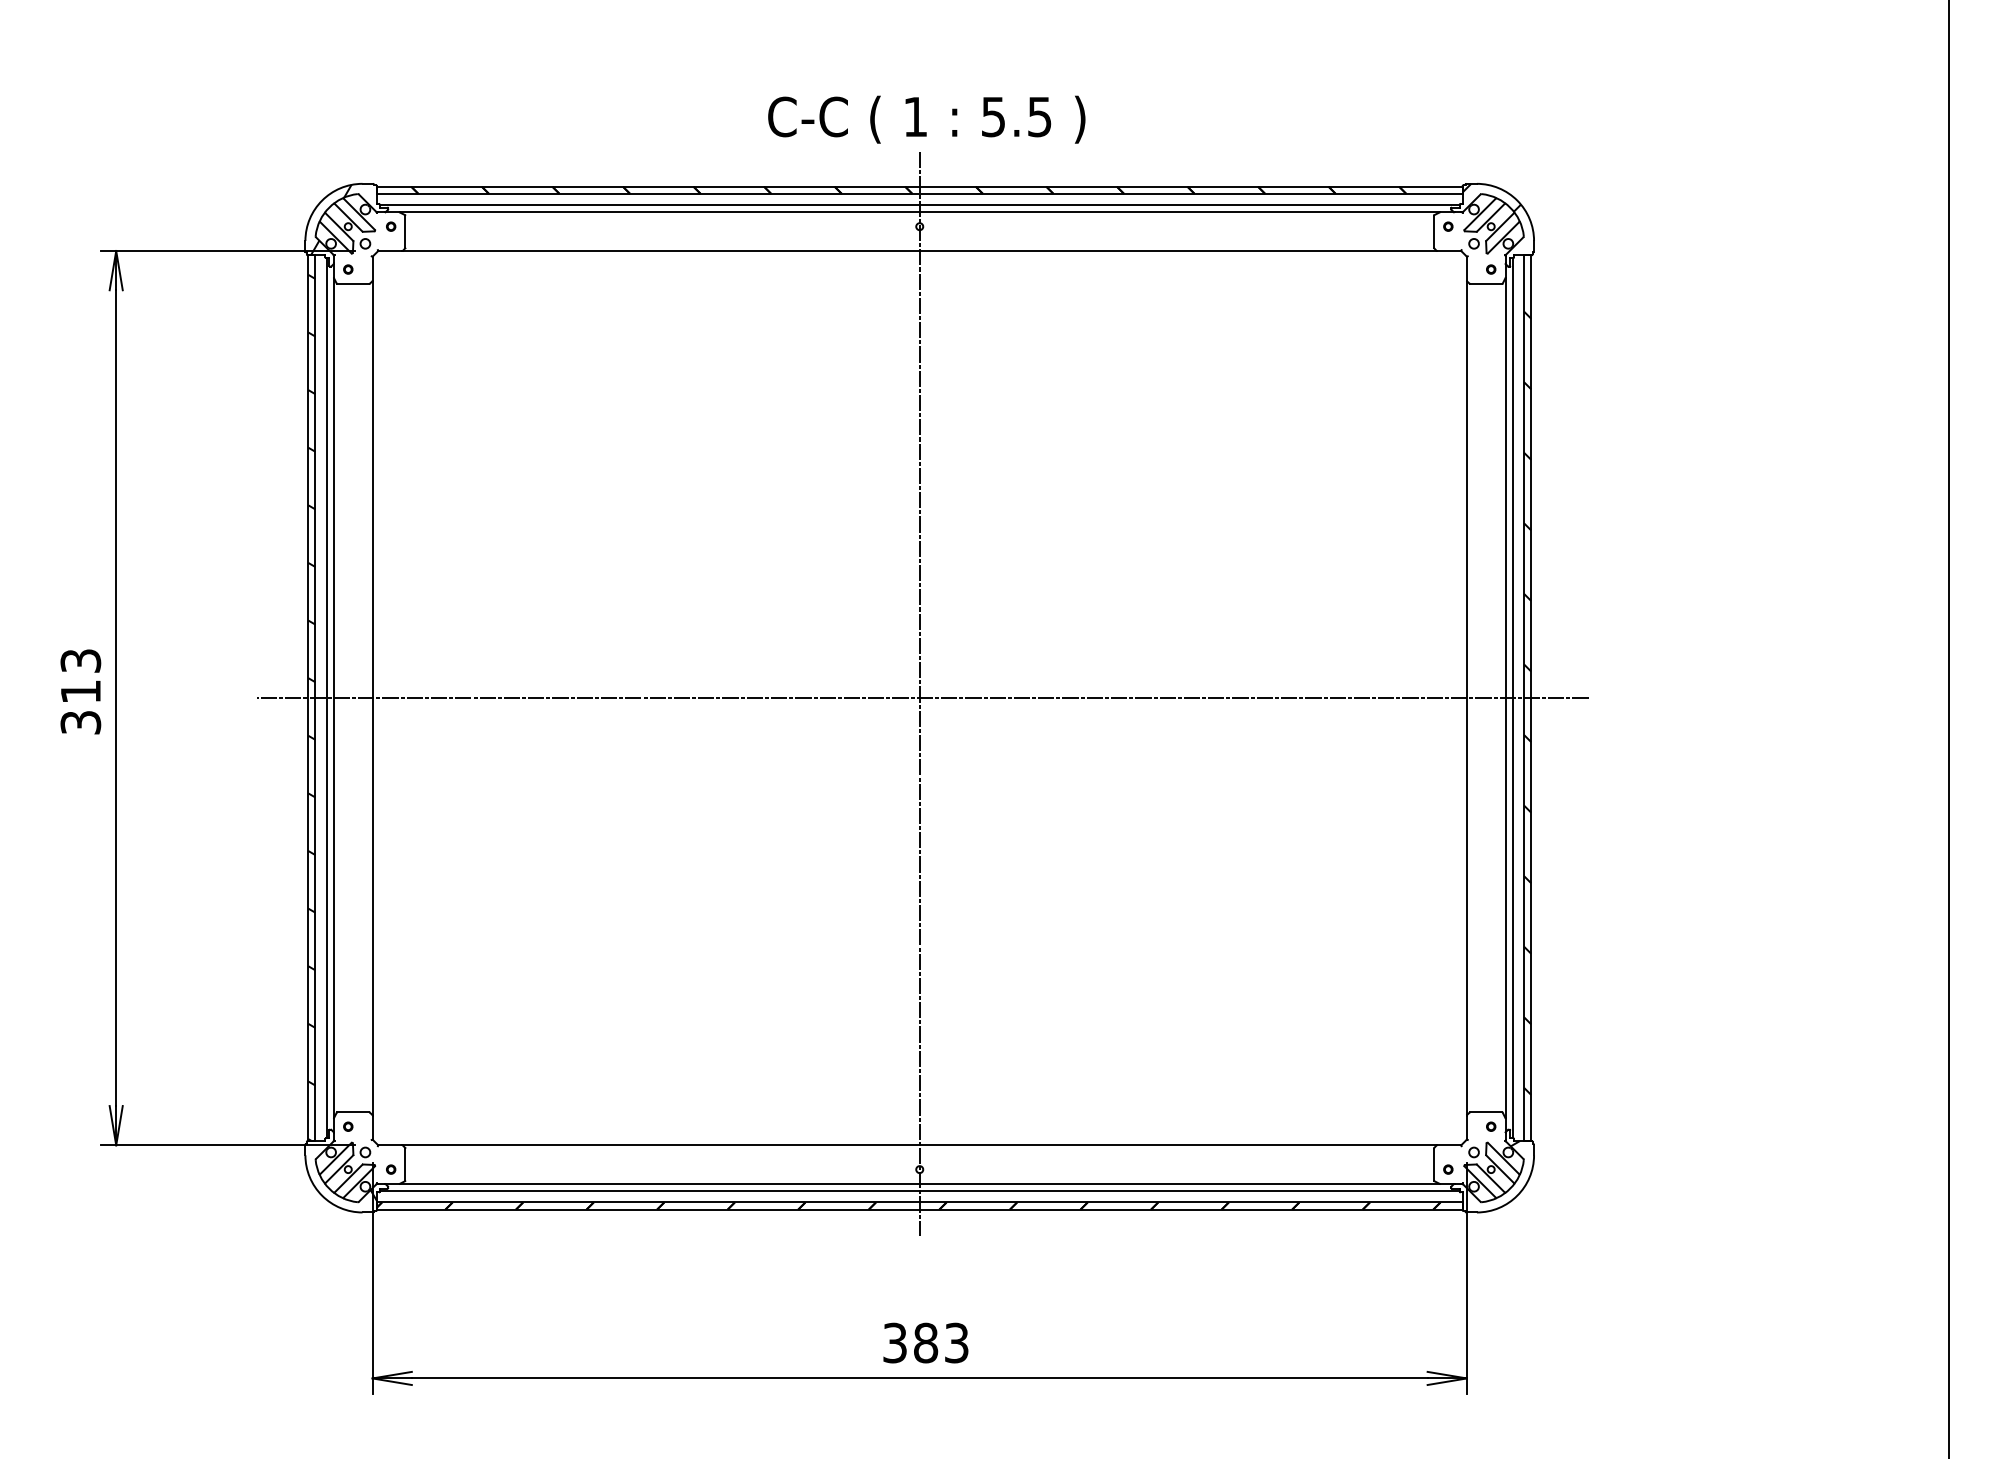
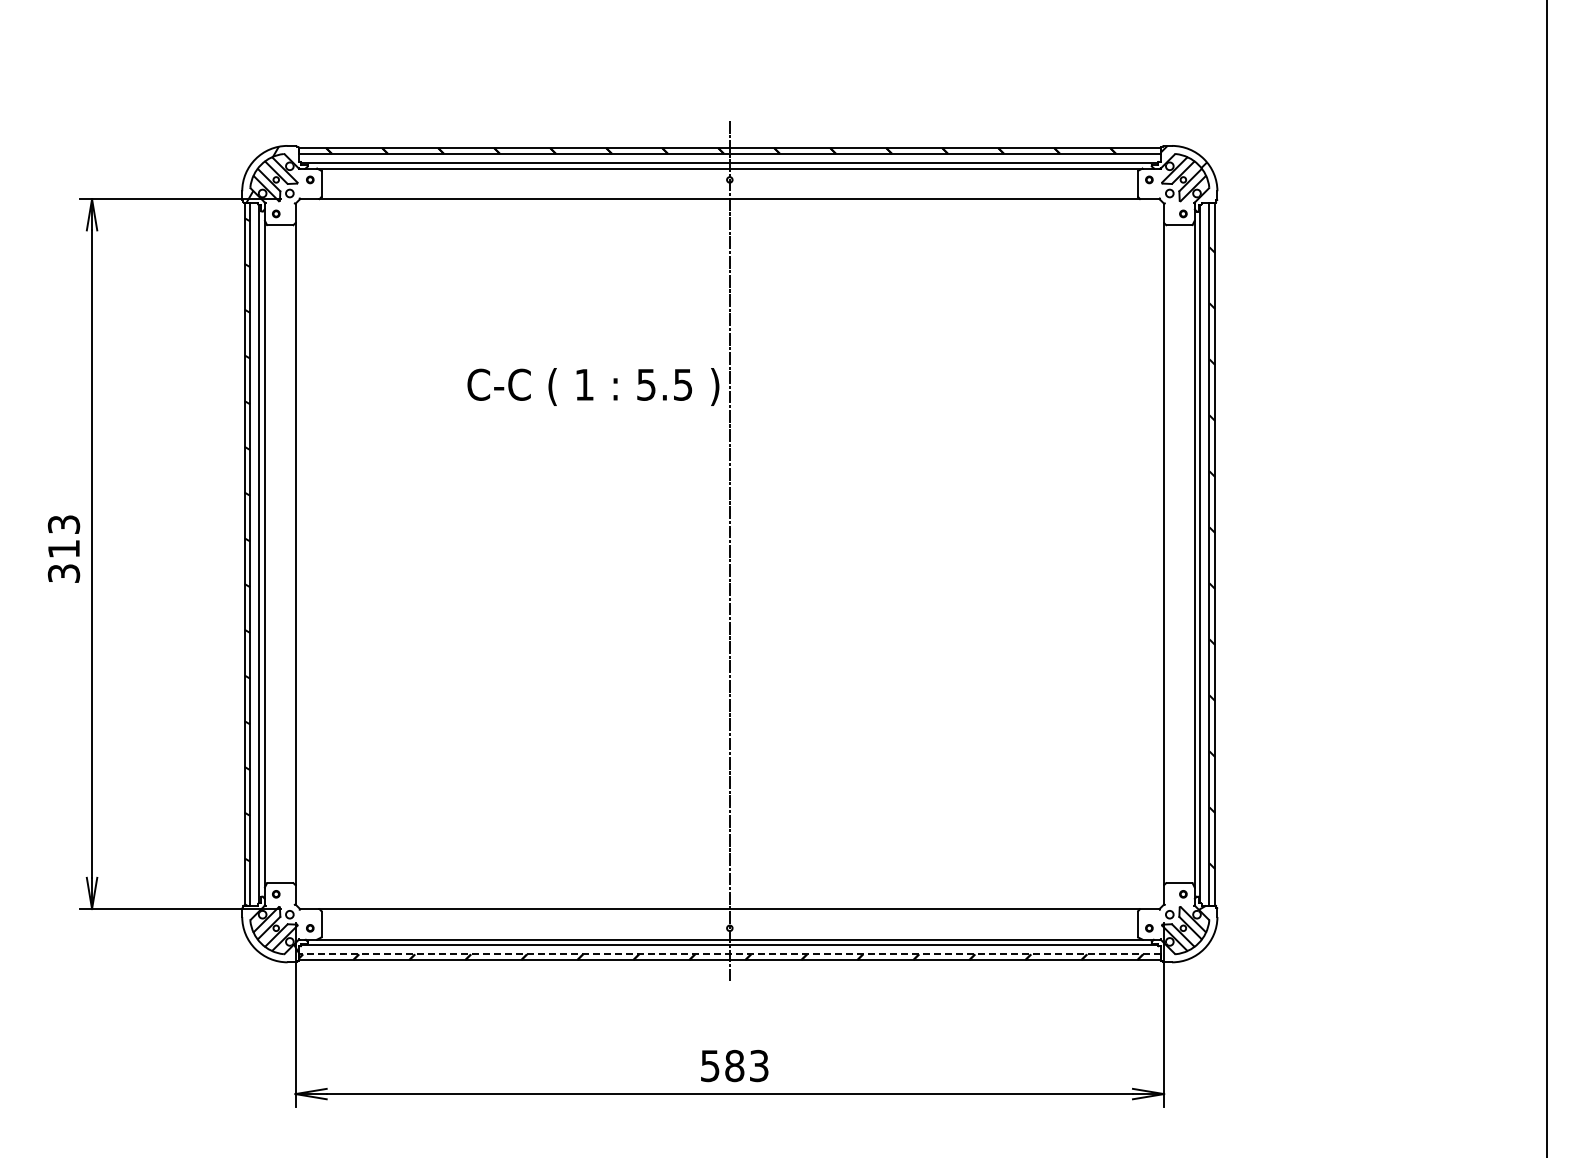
text: (926, 119) -> (593, 386), moved
line: (921, 698) -> (731, 554), removed
line: (919, 1202) -> (729, 954), solid -> dashed
text: (895, 1342) -> (710, 1065), 383 -> 583

